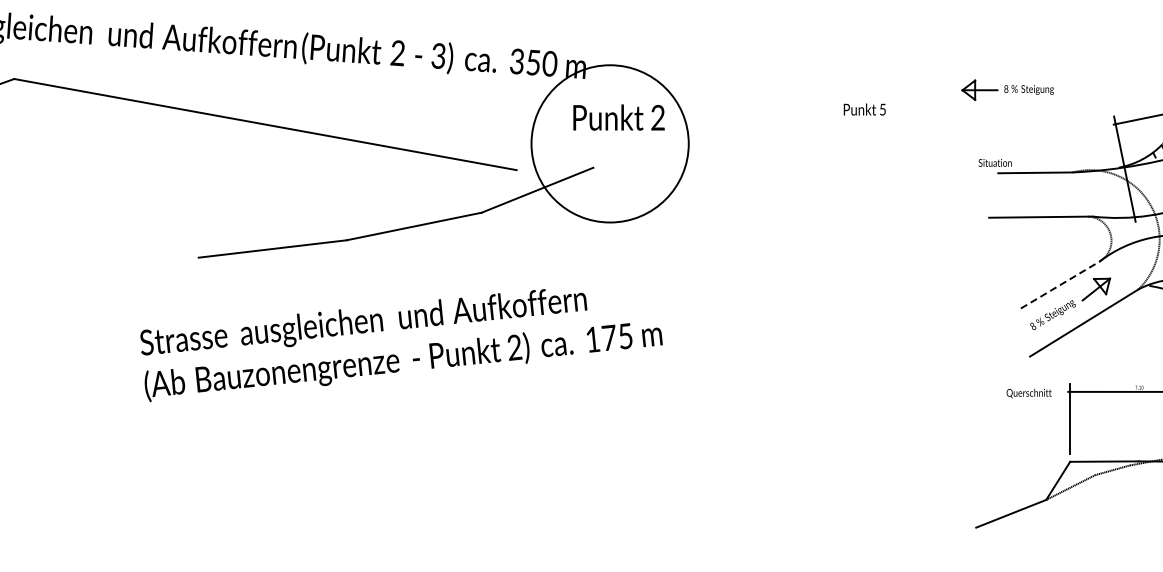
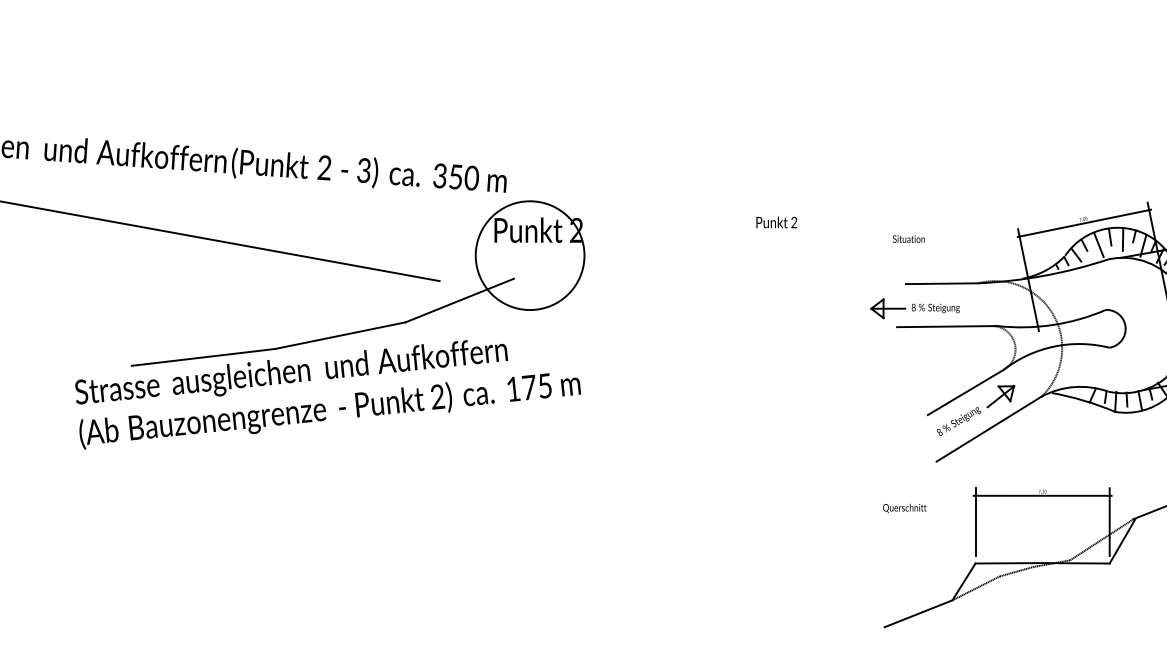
part: (1007, 90) -> (914, 308), moved
text: (883, 109) -> (794, 222), 5 -> 2
circle: (609, 143) -> (529, 255), size x0.71
text: (994, 162) -> (908, 238), moved
line: (1060, 285) -> (966, 392), dashed -> solid
text: (401, 345) -> (328, 394), moved
text: (1028, 392) -> (904, 507), moved

